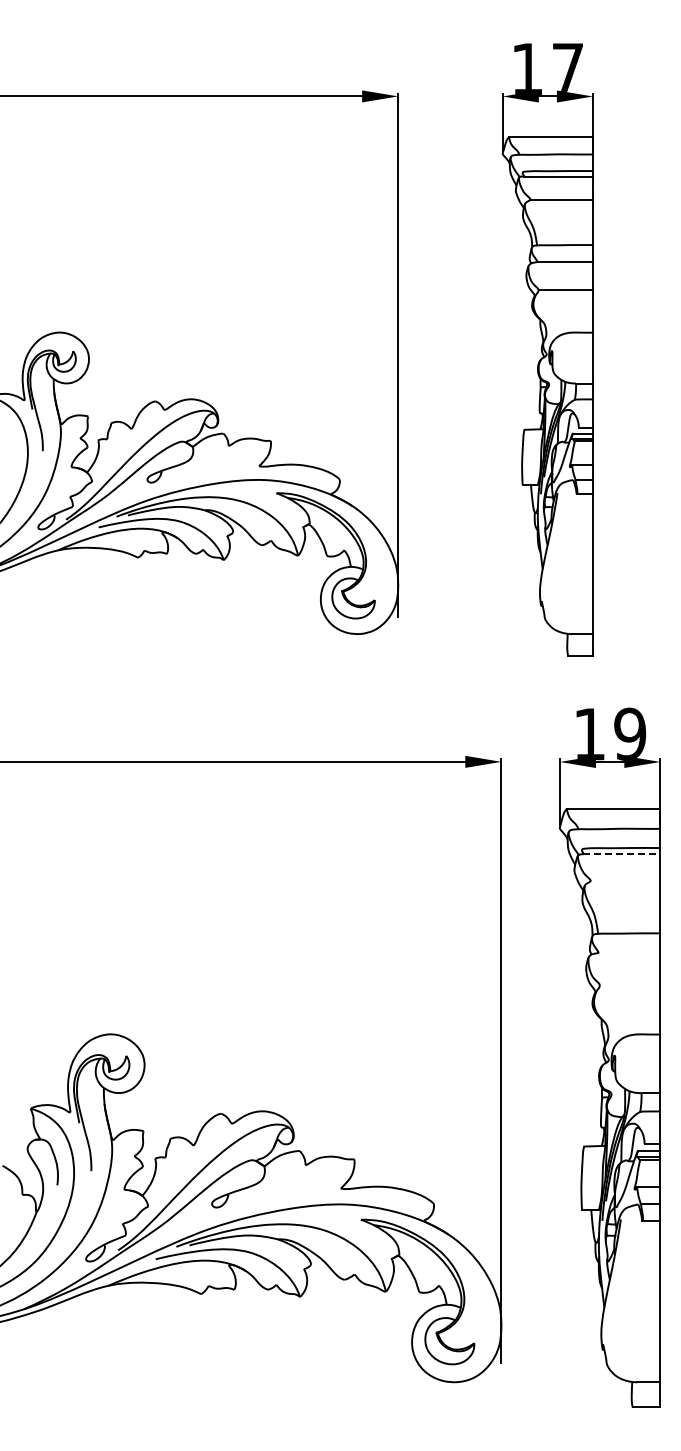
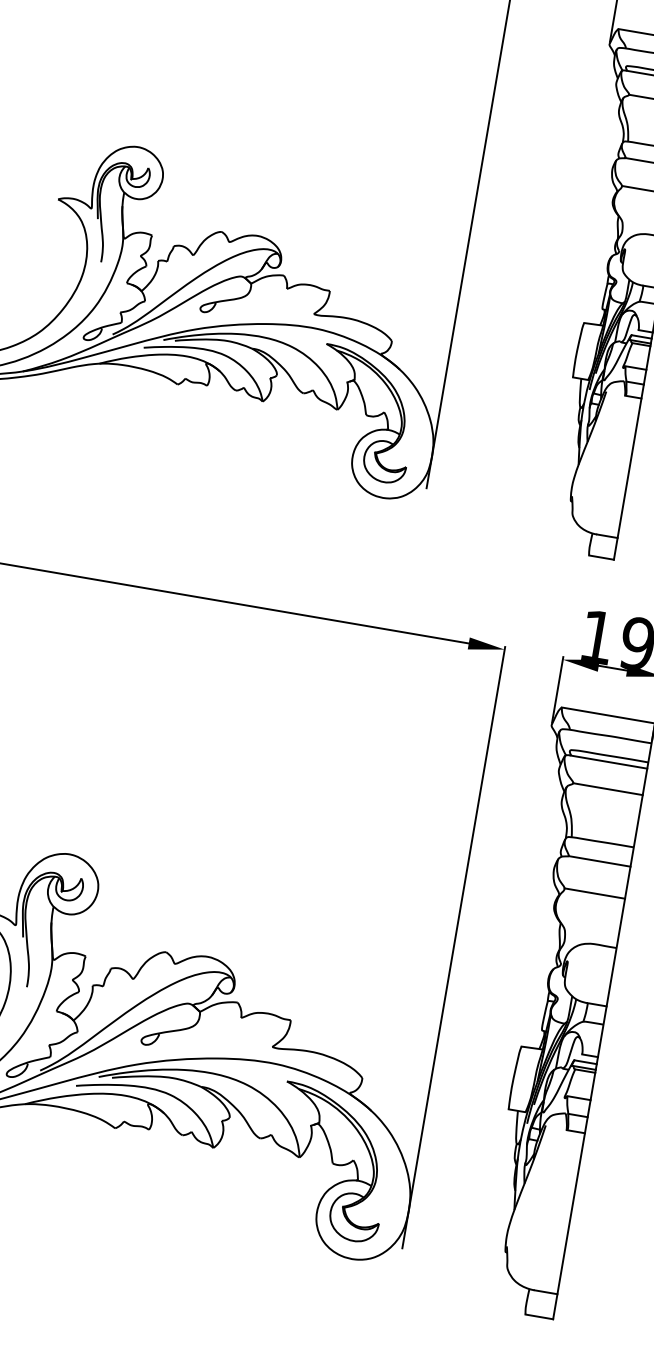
line: (622, 854) -> (609, 762), dashed -> solid
line: (625, 880) -> (608, 788), added
line: (629, 952) -> (599, 861), added
line: (629, 984) -> (594, 893), added

